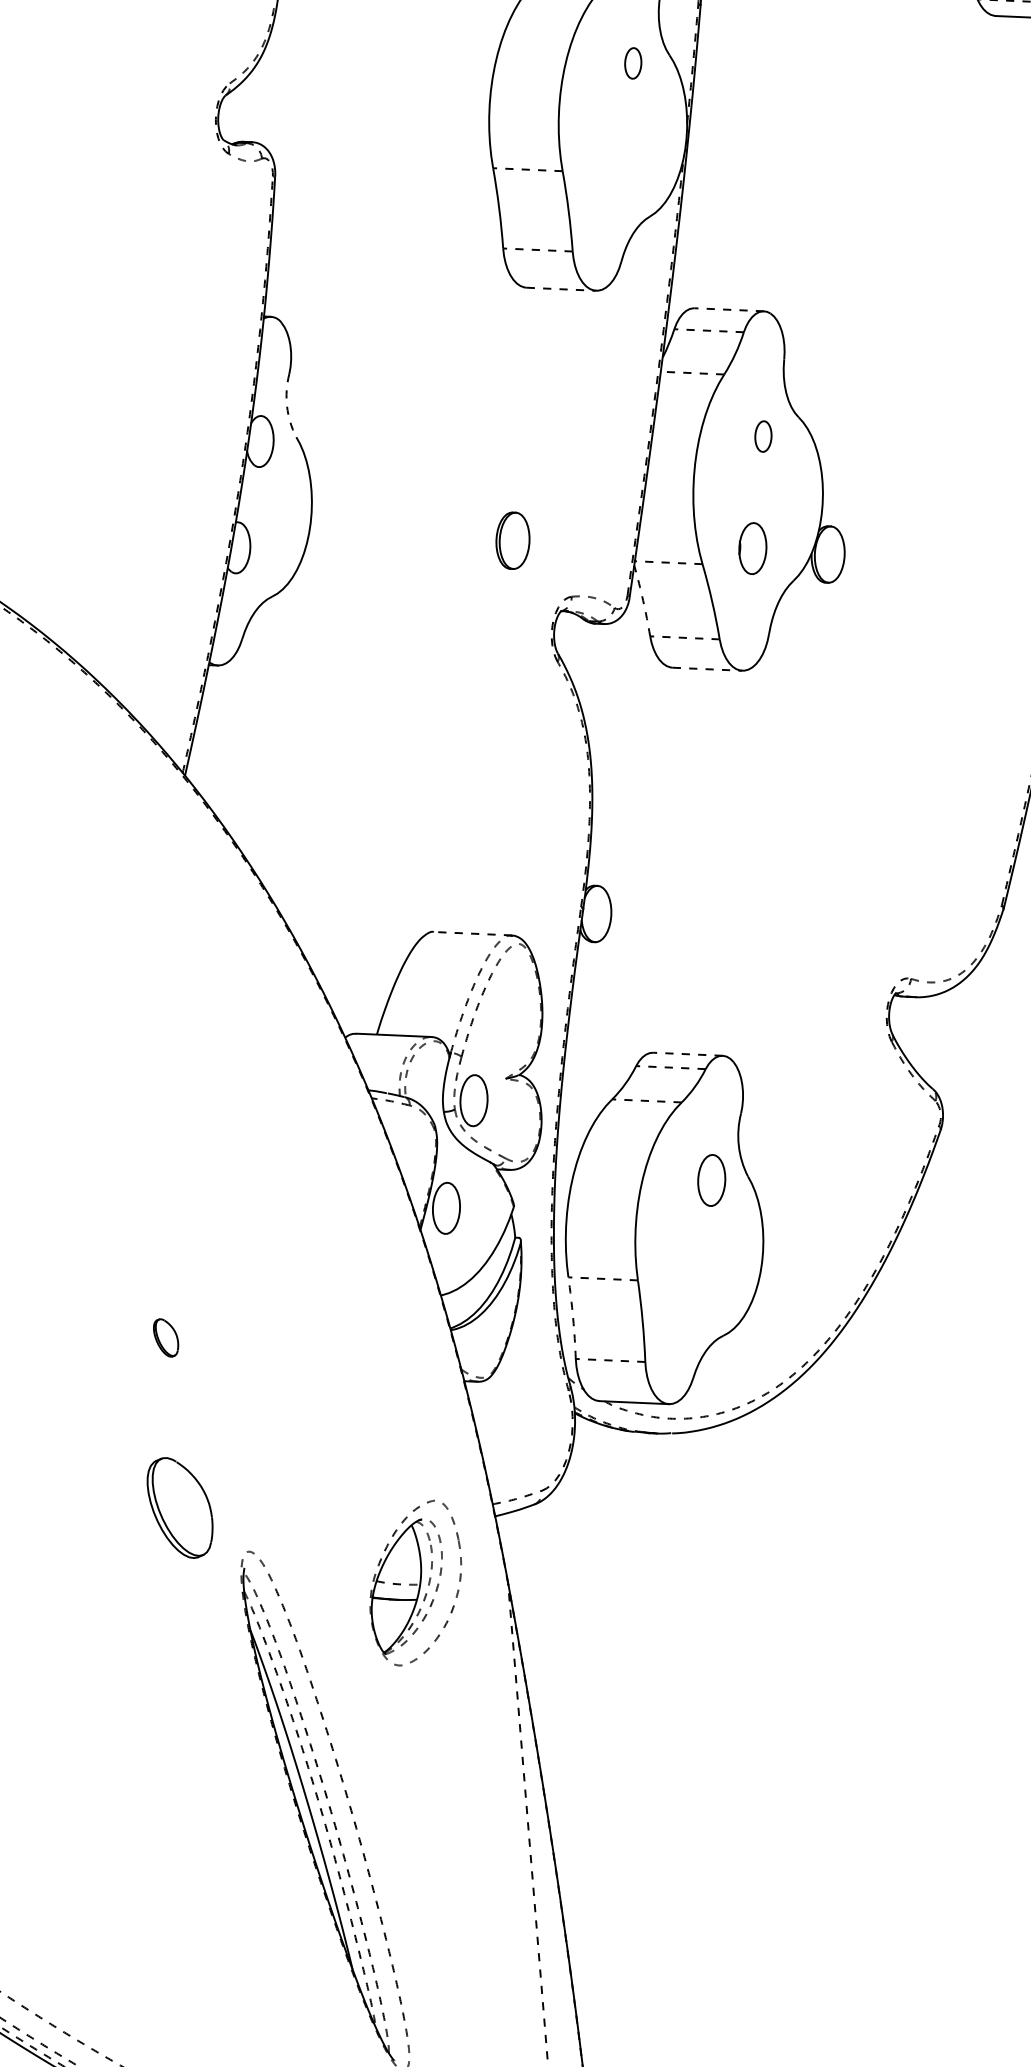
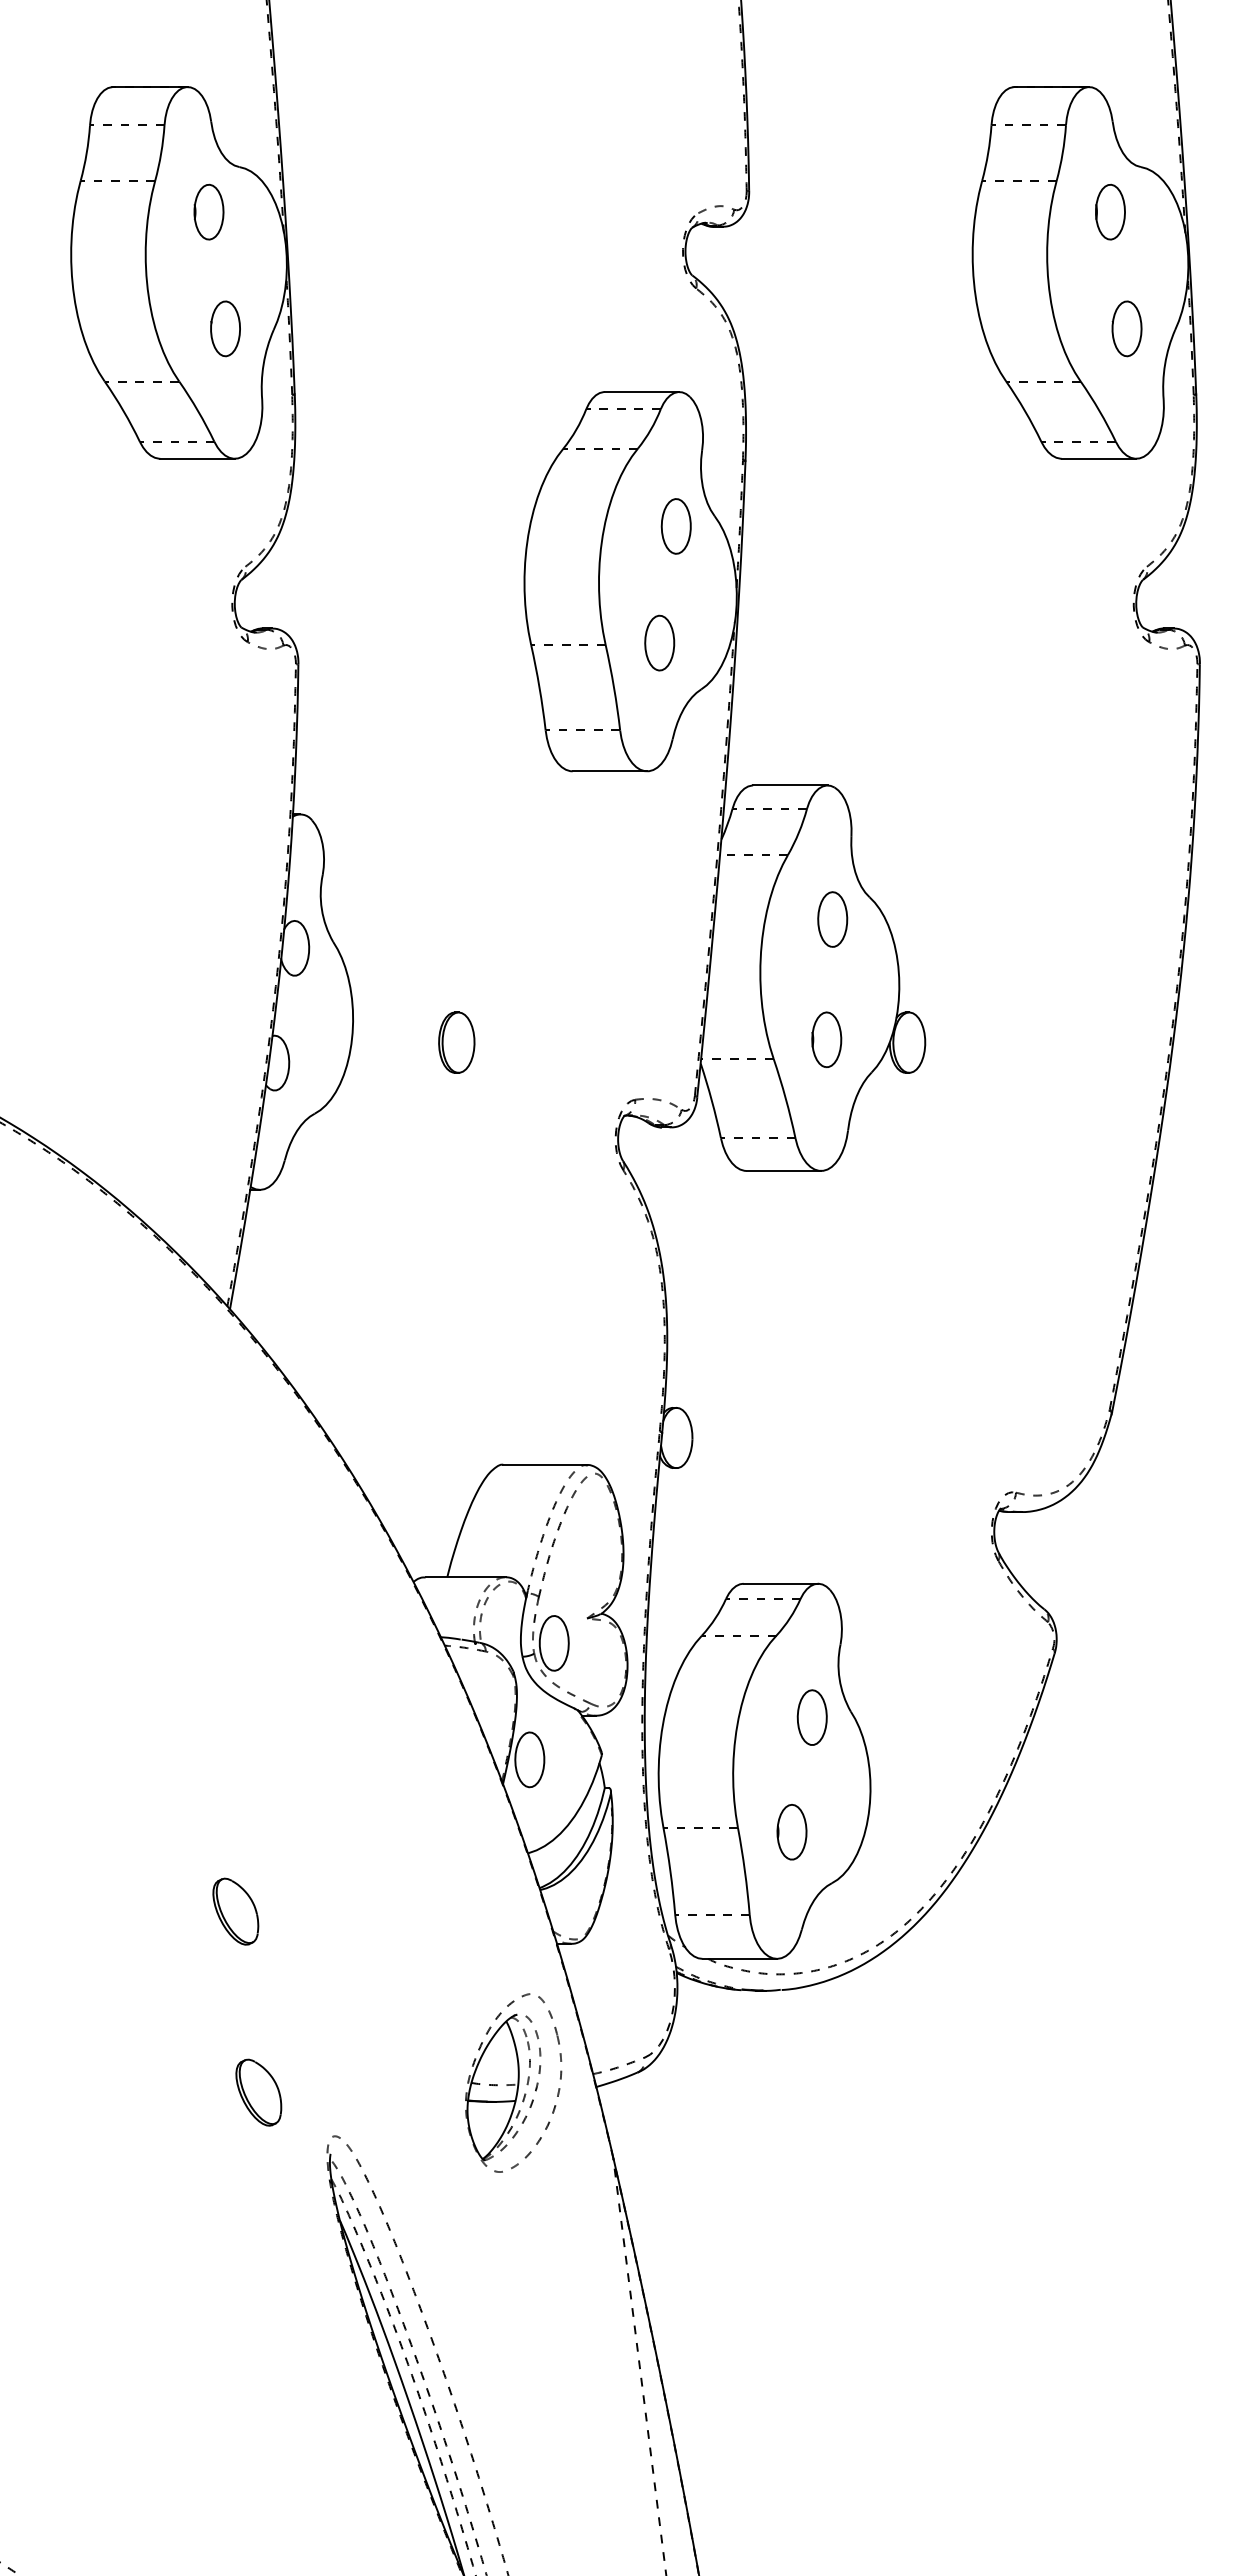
part: (632, 63) -> (675, 526), size x1.67
part: (612, 171) -> (659, 642), added
line: (562, 289) -> (610, 771), dashed -> solid
line: (728, 309) -> (789, 785), dashed -> solid
arc: (286, 406) -> (321, 909), dashed -> solid
part: (763, 436) -> (832, 919), size x1.67
part: (512, 540) -> (456, 1042), moved
arc: (642, 600) -> (711, 1100), dashed -> solid
line: (708, 669) -> (784, 1171), dashed -> solid
line: (473, 933) -> (545, 1464), dashed -> solid
line: (687, 1054) -> (780, 1583), dashed -> solid
part: (687, 1286) -> (791, 1832), added
arc: (573, 1318) -> (670, 1871), dashed -> solid
part: (165, 1337) -> (235, 1911), size x1.67
part: (179, 1507) -> (258, 2092), size x0.62
part: (415, 1582) -> (513, 2082), moved

